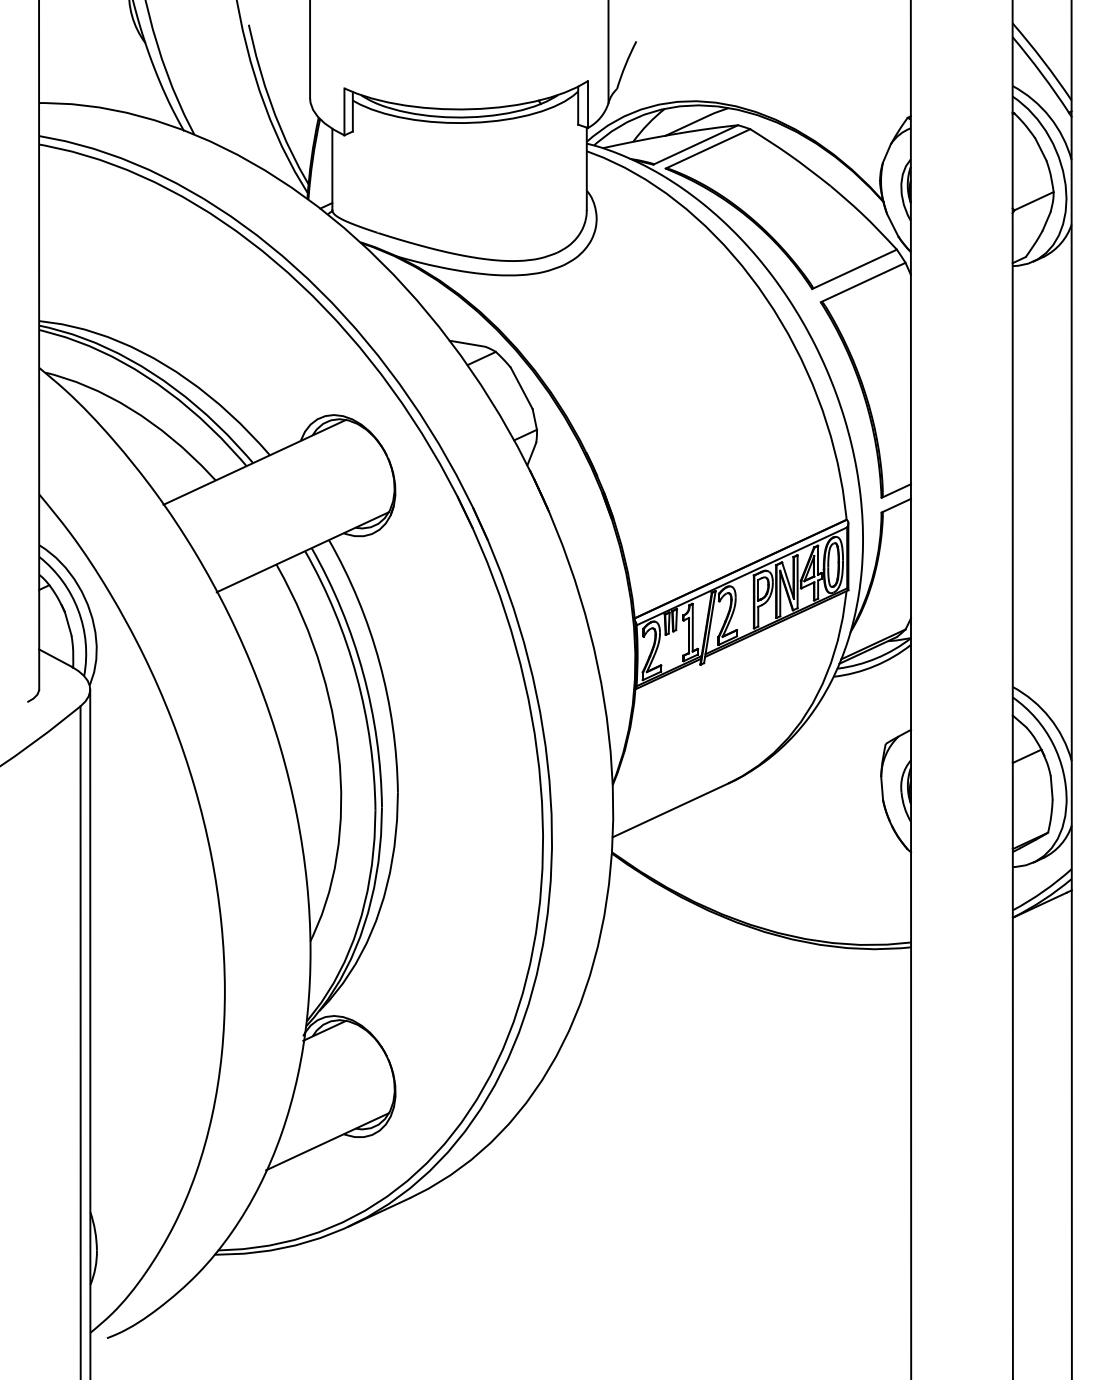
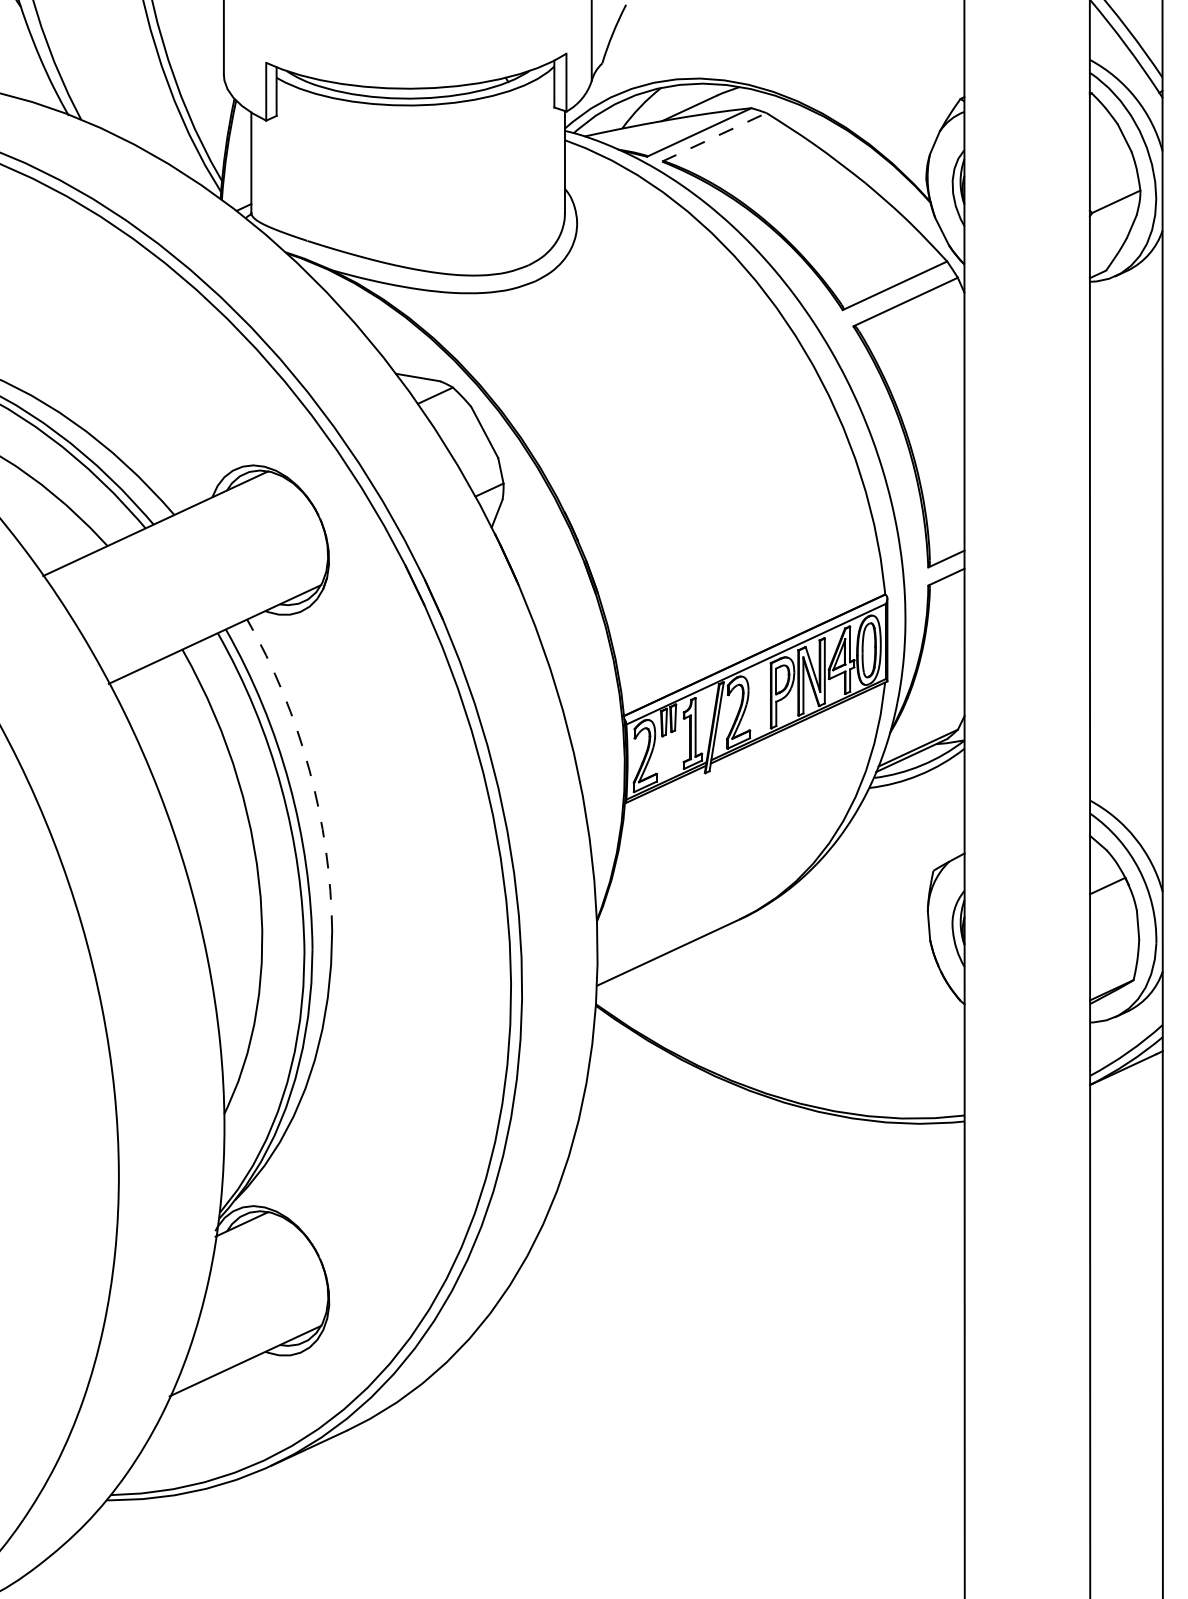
line: (707, 148) -> (713, 136), solid -> dashed
arc: (379, 662) -> (309, 770), solid -> dashed

